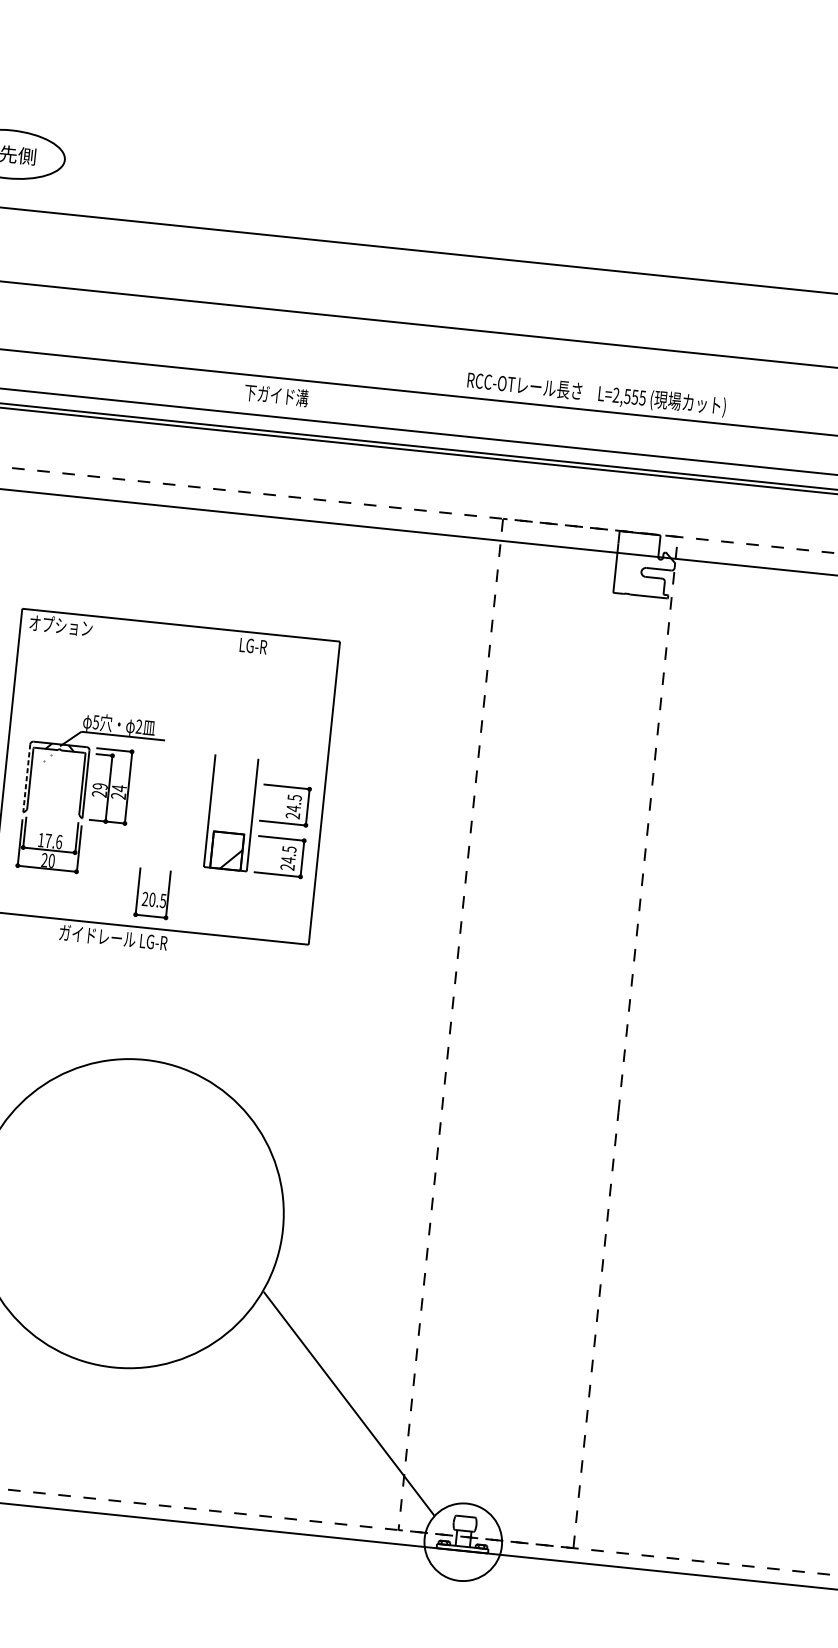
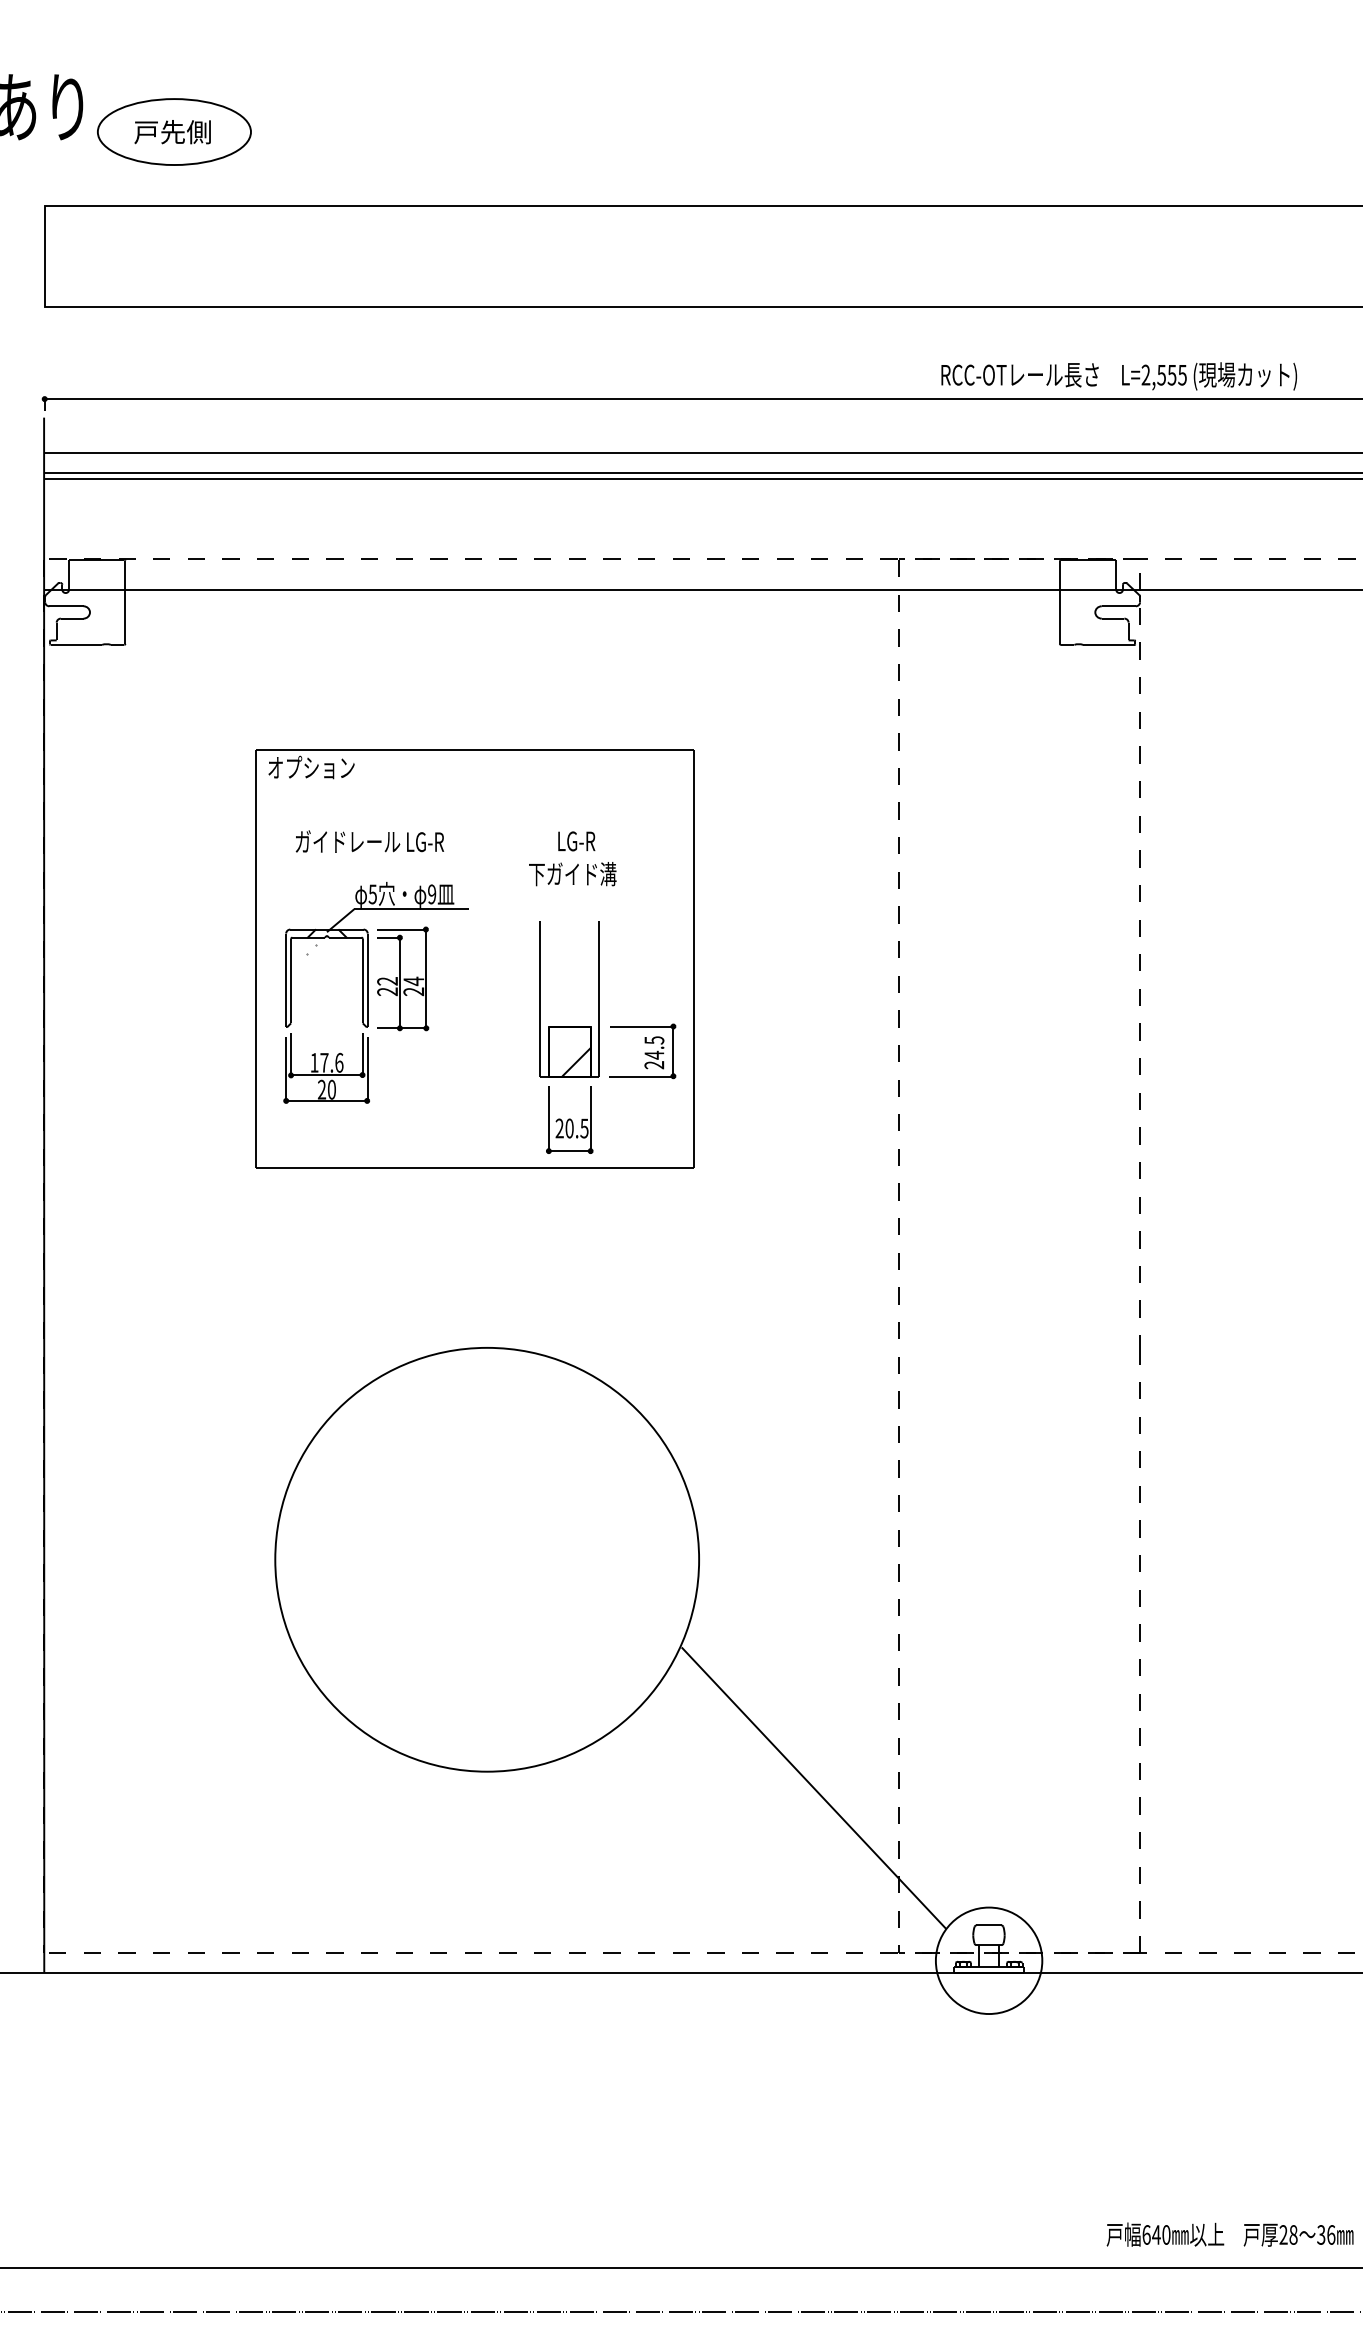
text: (596, 394) -> (1119, 376), moved
text: (276, 395) -> (572, 874), moved
text: (253, 646) -> (576, 841), moved
text: (139, 726) -> (432, 894), 2 -> 9
line: (27, 778) -> (286, 980), dashed -> solid
text: (100, 786) -> (387, 981), 29 -> 22
part: (285, 805) -> (642, 980), removed
part: (153, 893) -> (569, 1119), moved
text: (113, 937) -> (369, 841), moved

